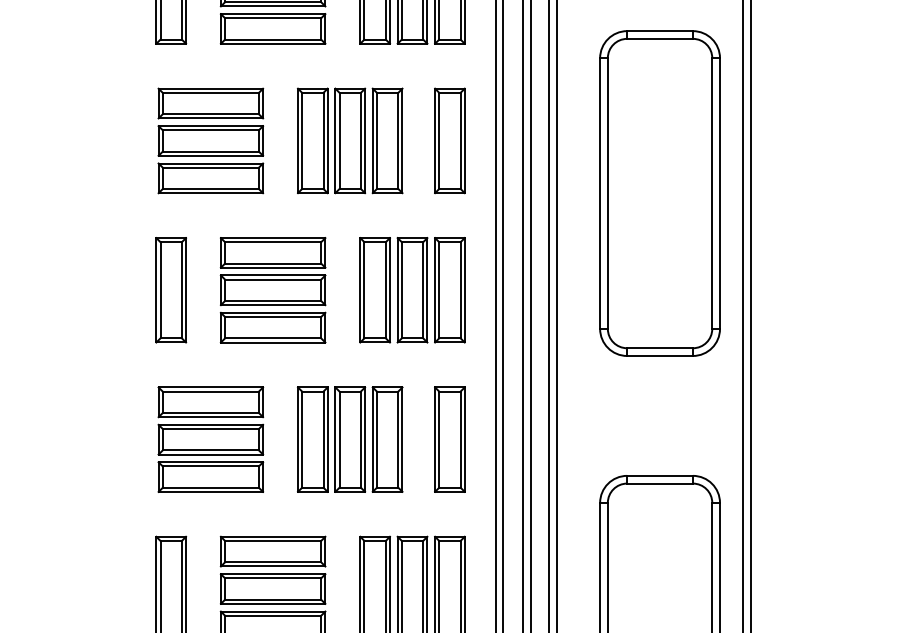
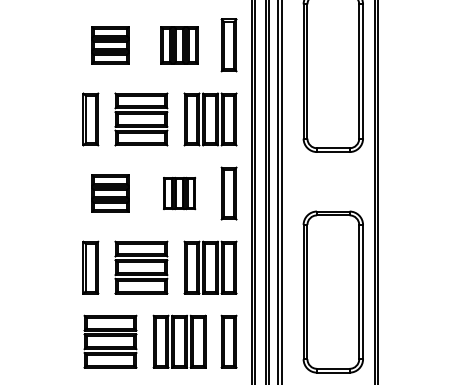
part: (210, 141) -> (110, 45), size x0.7
part: (349, 141) -> (179, 45), size x0.7
part: (210, 439) -> (110, 193), size x0.7
part: (349, 439) -> (179, 193), size x0.6

